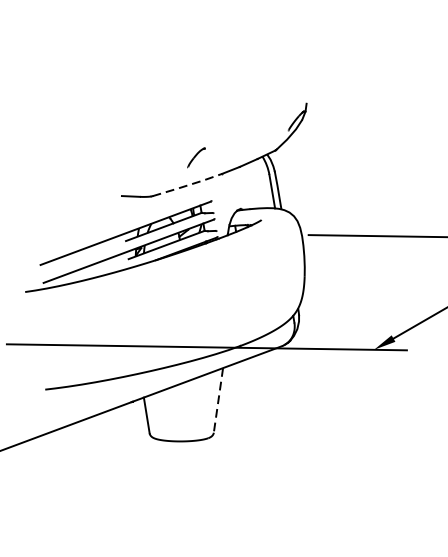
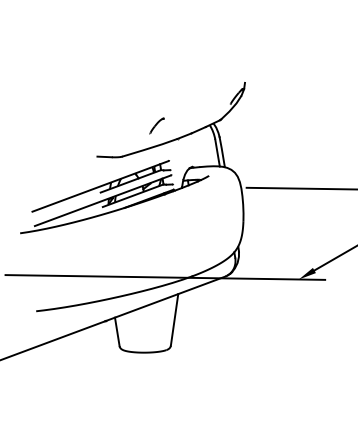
line: (188, 185) -> (150, 148), dashed -> solid
line: (218, 401) -> (174, 320), dashed -> solid

